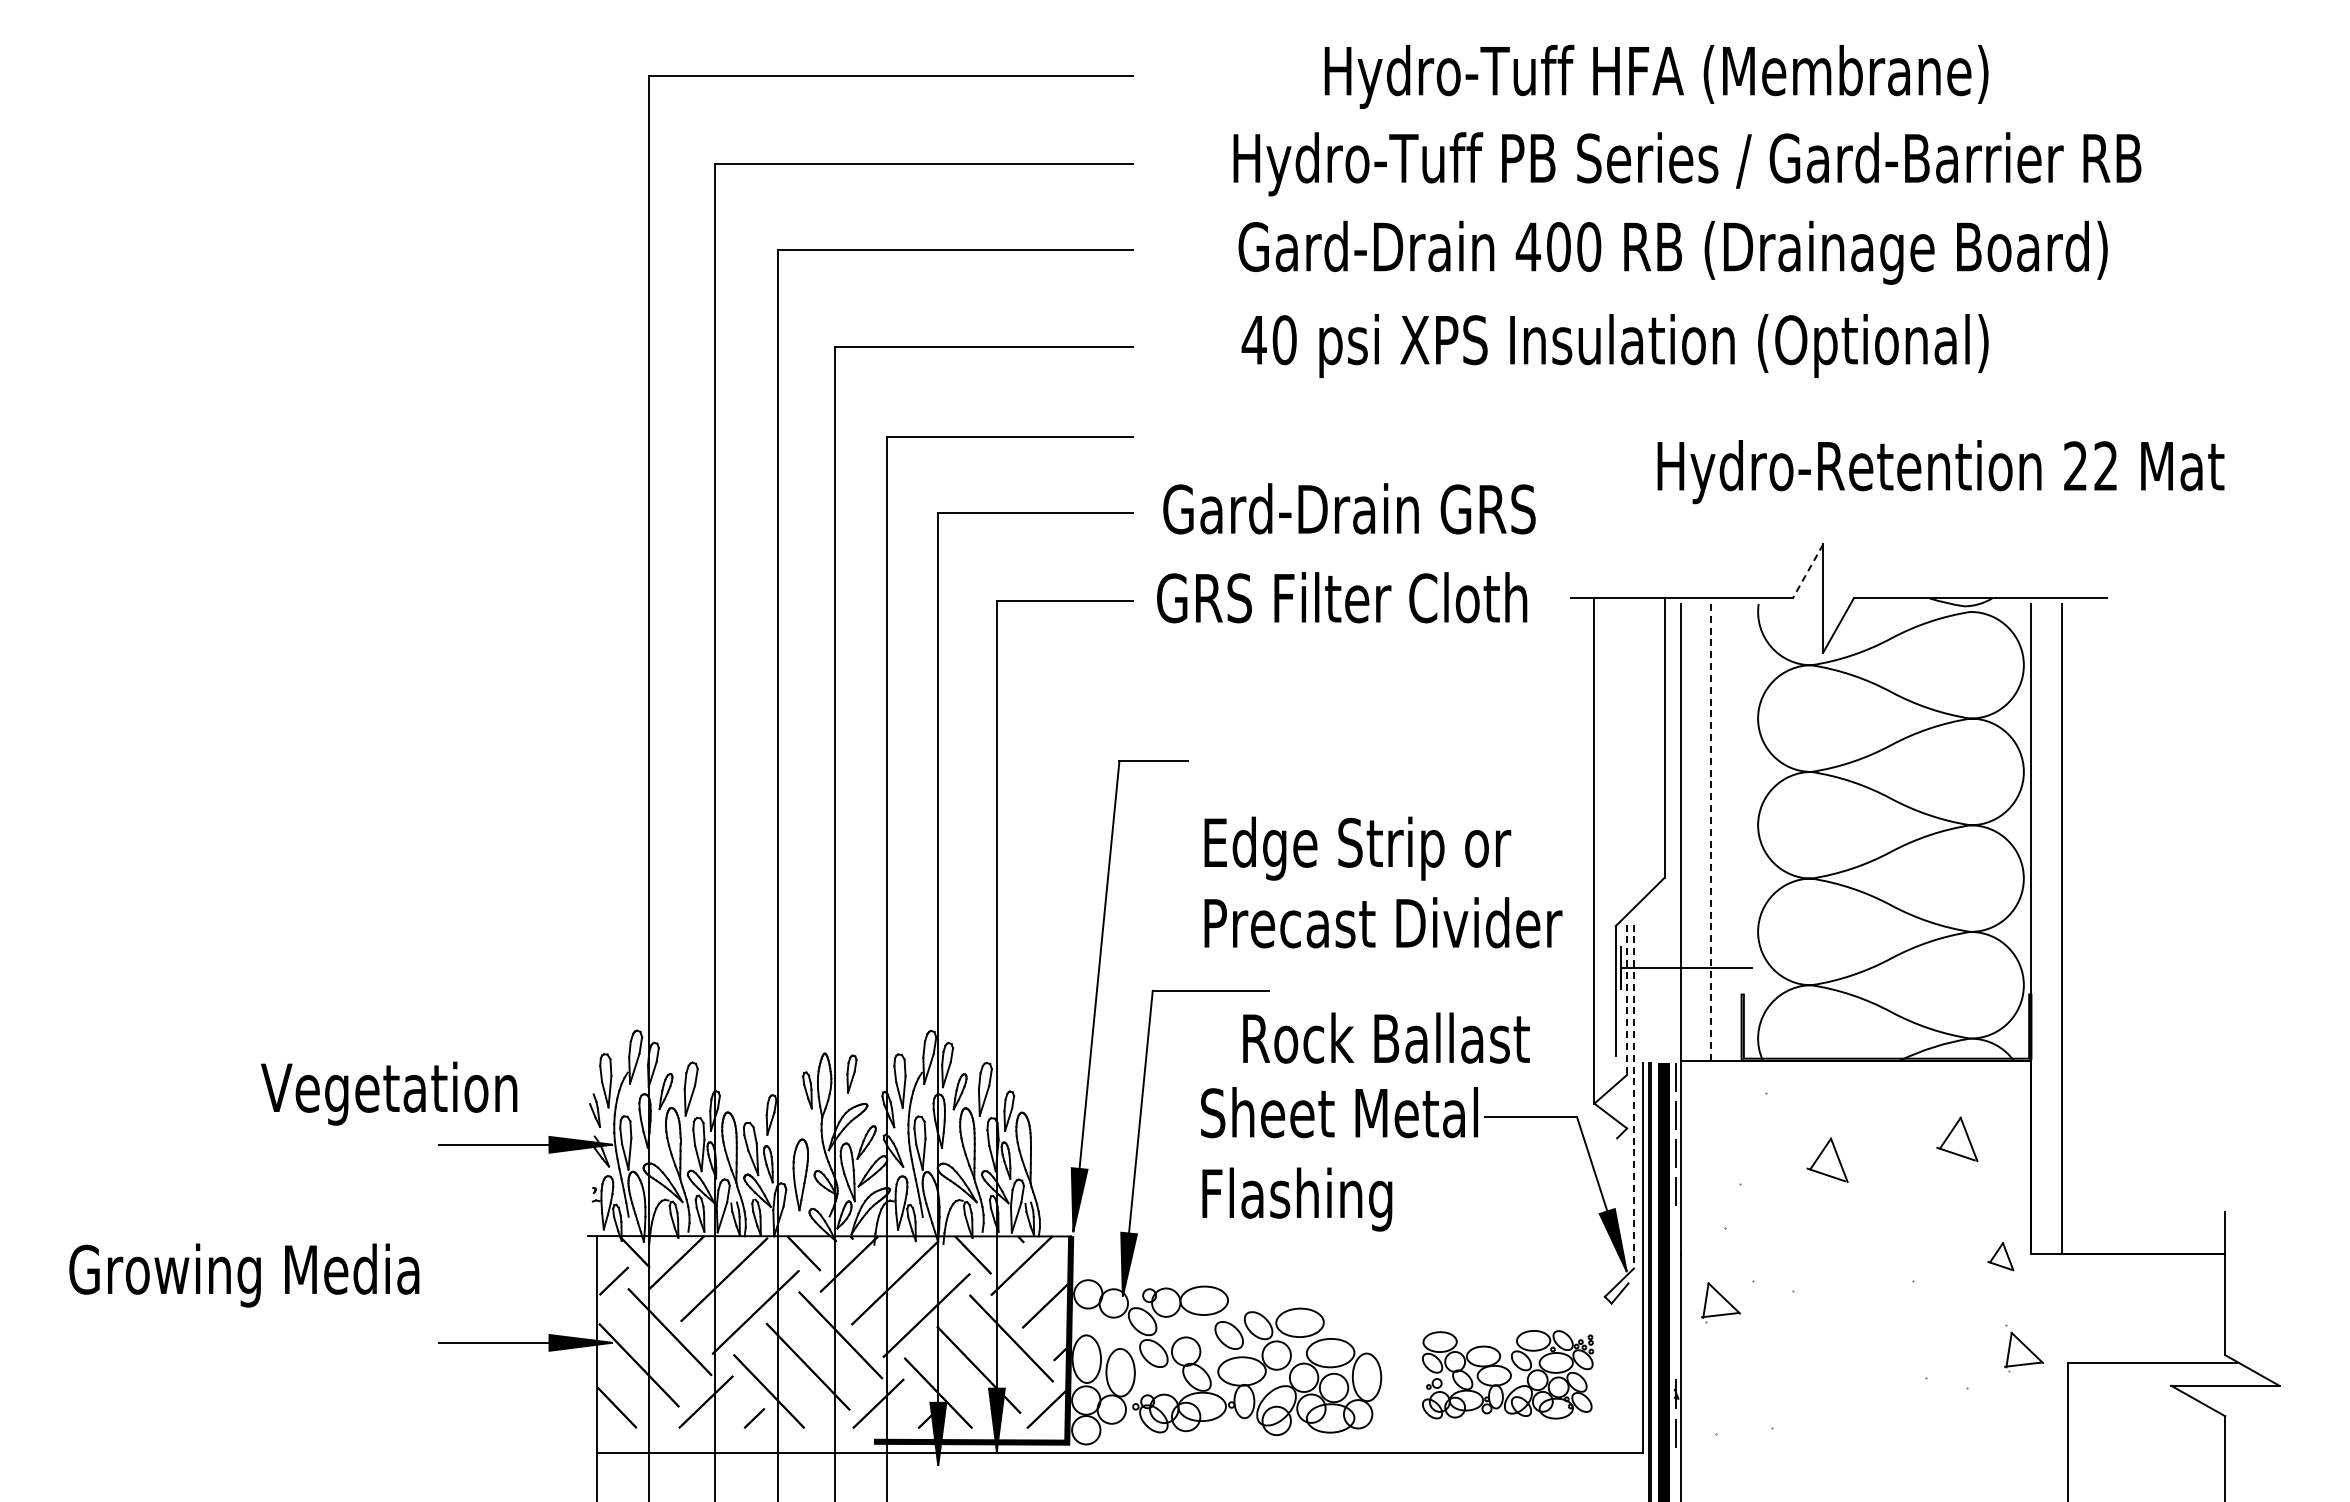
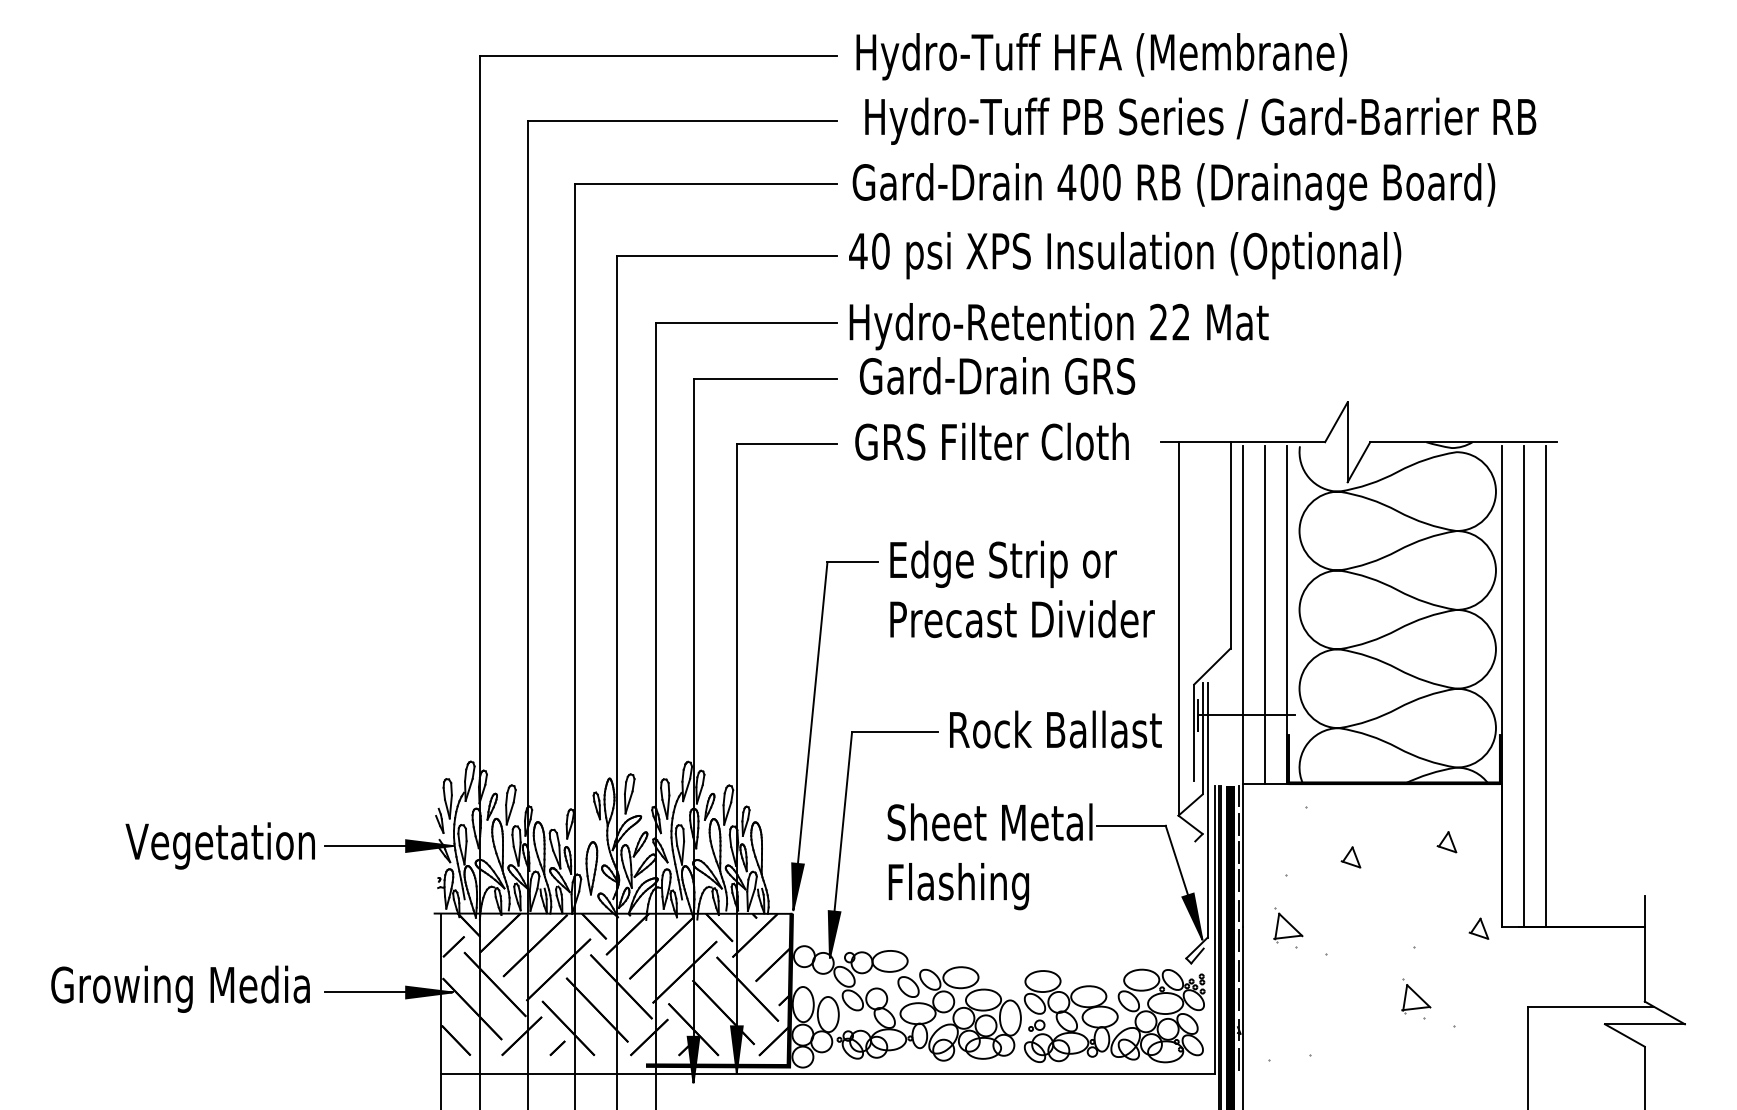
text: (1656, 76) -> (1101, 56), moved
text: (1687, 164) -> (1200, 121), moved
text: (1672, 252) -> (1173, 186), moved
text: (1614, 345) -> (1124, 255), moved
text: (1940, 472) -> (1058, 326), moved
line: (1808, 571) -> (1336, 422), dashed -> solid
line: (1741, 831) -> (1287, 614), added
line: (1711, 832) -> (1265, 615), dashed -> solid
text: (1383, 882) -> (1022, 589), moved
line: (2091, 928) -> (1545, 686), added
line: (1627, 1000) -> (1202, 739), dashed -> solid
text: (1386, 1037) -> (1055, 729), moved
part: (851, 1073) -> (629, 793), size x1.43
text: (389, 1093) -> (220, 845), moved
line: (1633, 1096) -> (1207, 810), dashed -> solid
part: (1957, 1139) -> (1446, 842), size x0.62
part: (1827, 1159) -> (1350, 856), size x0.62
line: (1676, 1232) -> (1239, 910), added
line: (1676, 1272) -> (1239, 940), added
text: (244, 1275) -> (180, 989), moved
part: (1721, 1302) -> (1288, 927), moved
line: (1676, 1313) -> (1239, 970), added
part: (2024, 1348) -> (1416, 996), moved
line: (1676, 1352) -> (1239, 999), added
part: (1507, 1374) -> (1114, 1015), size x1.43

